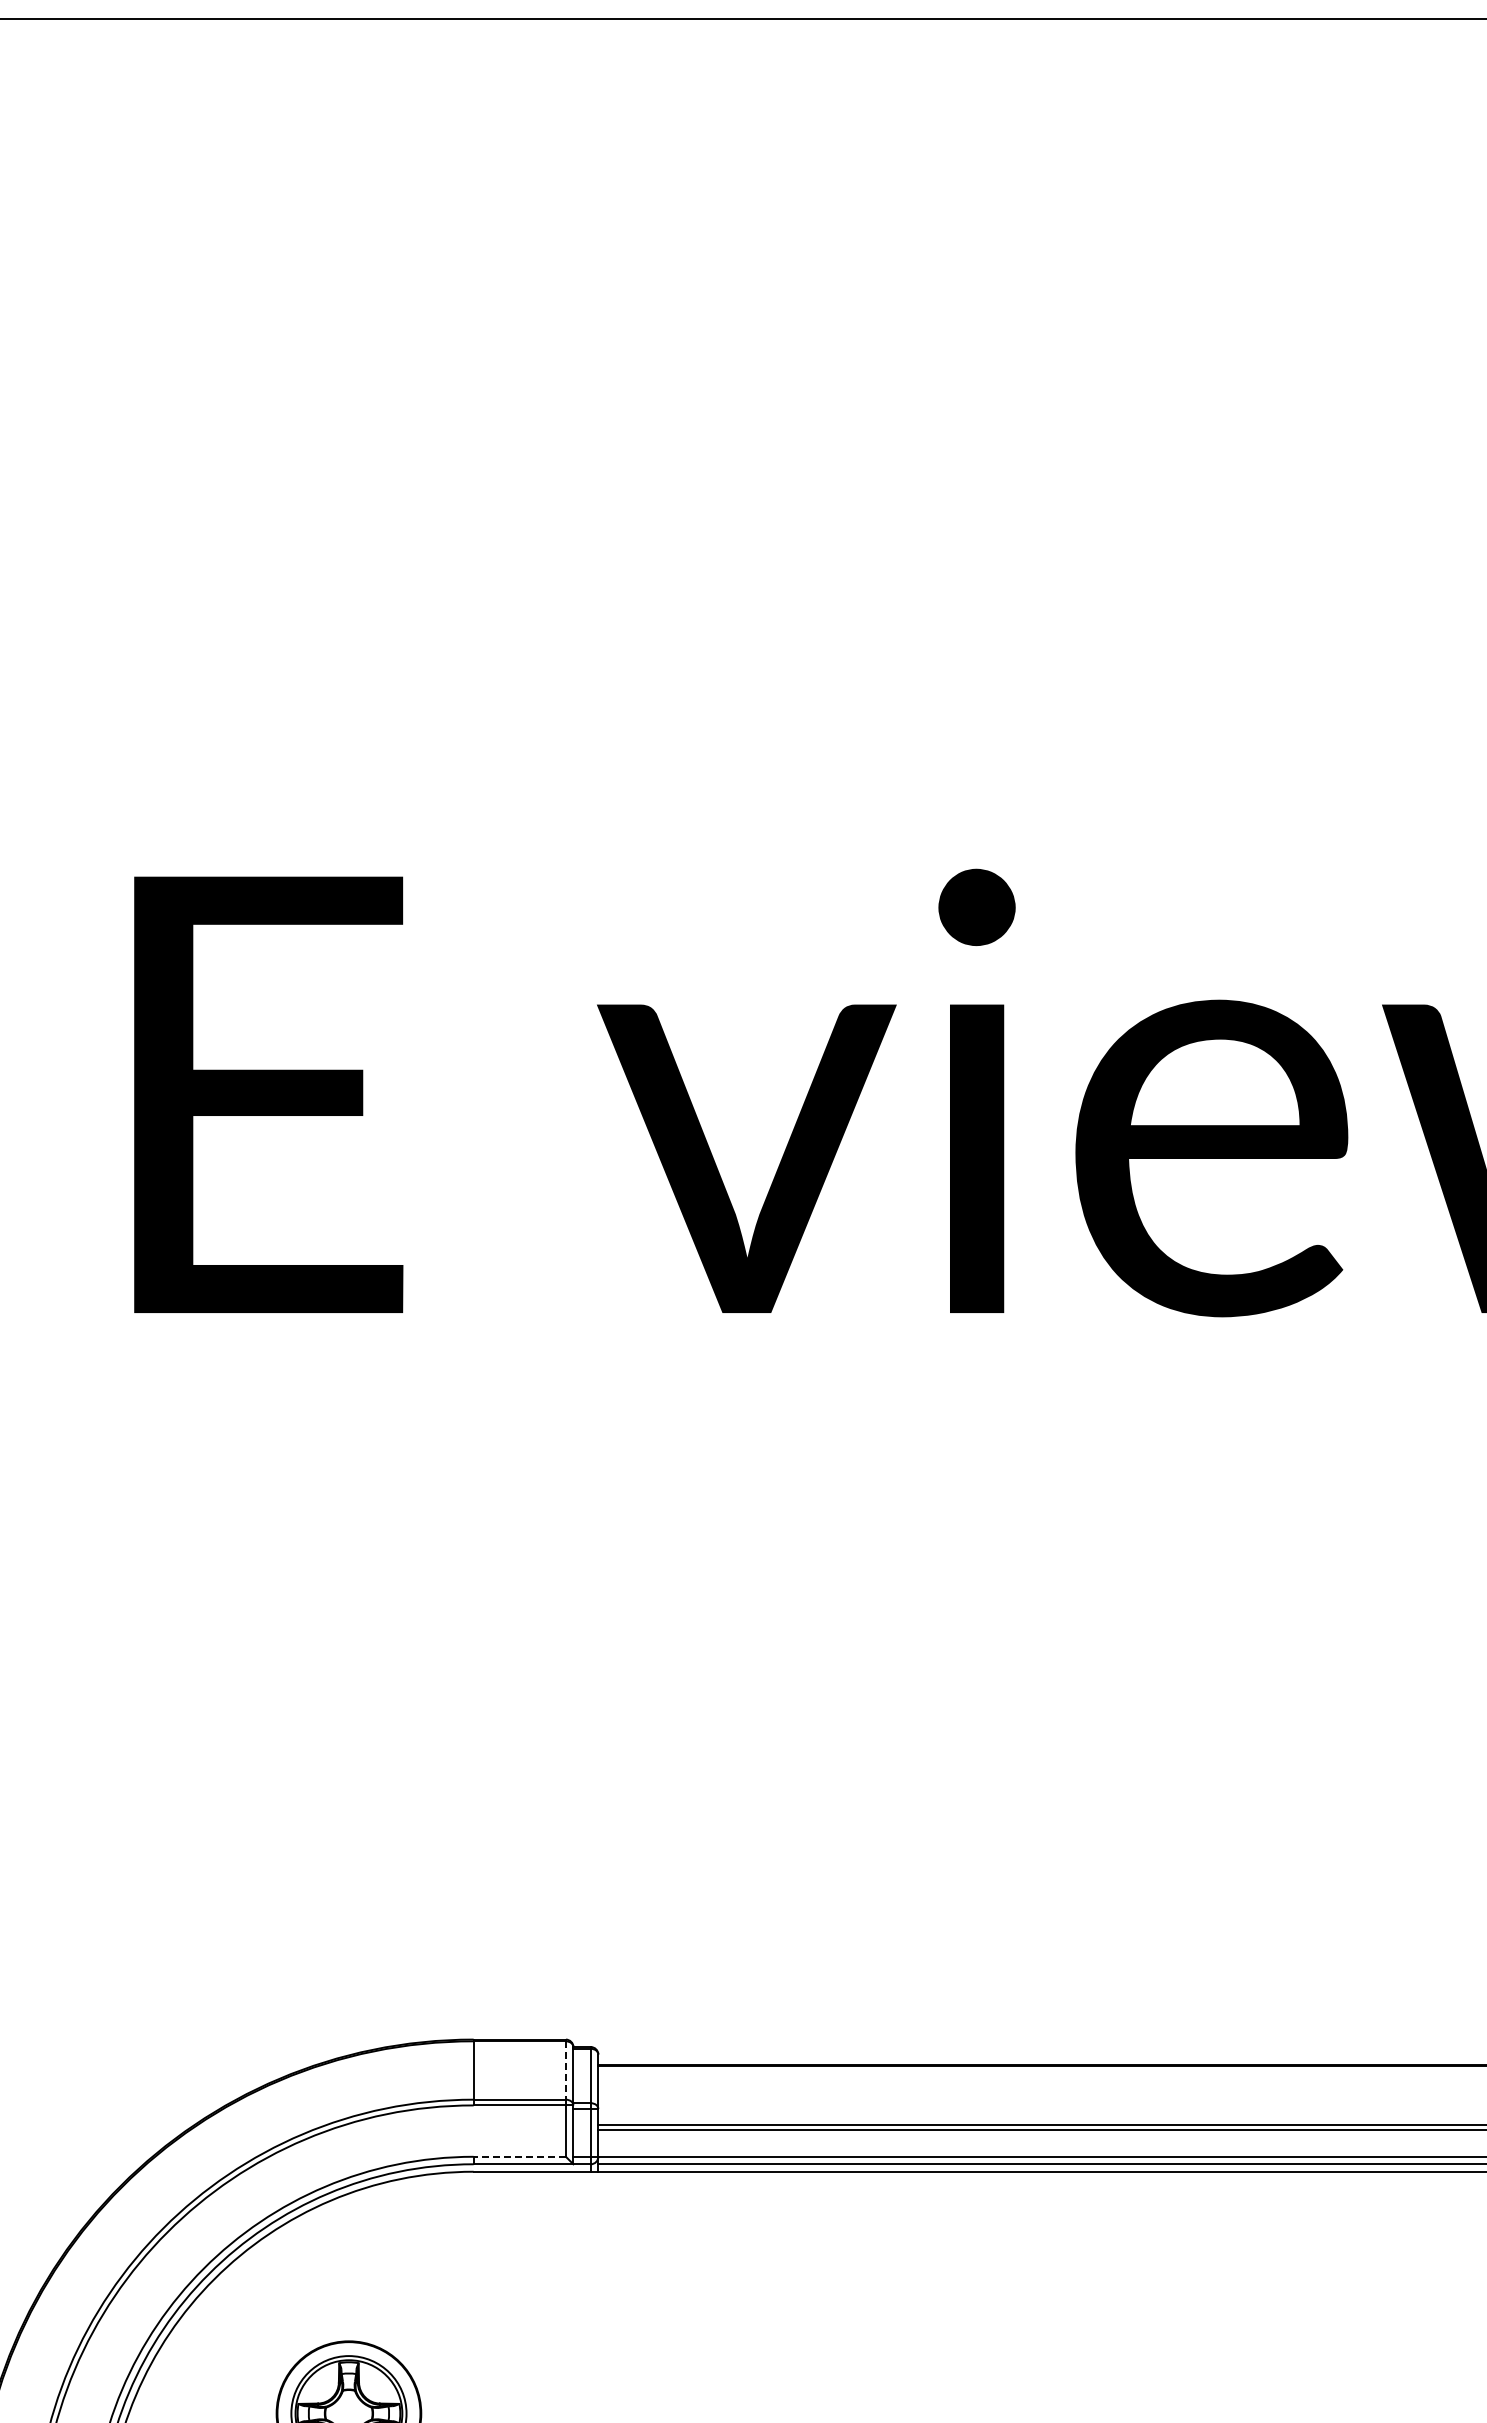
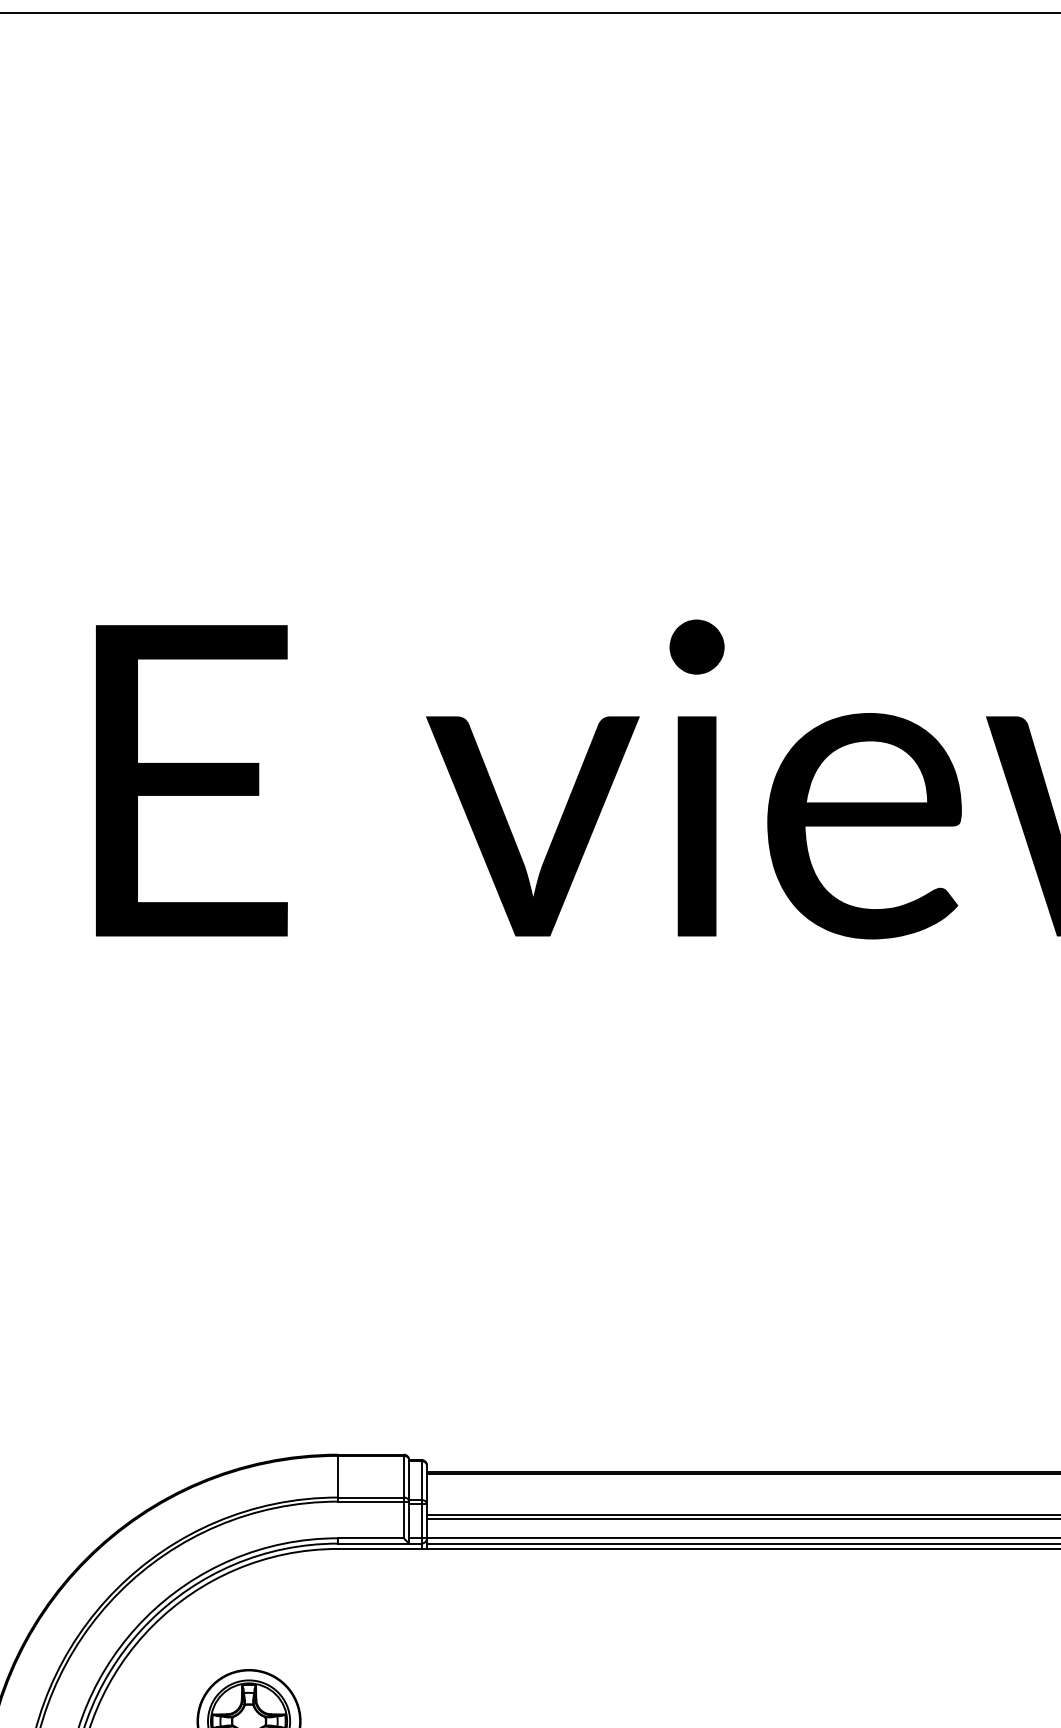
line: (565, 2071) -> (403, 1477), dashed -> solid
line: (519, 2156) -> (370, 1538), dashed -> solid

